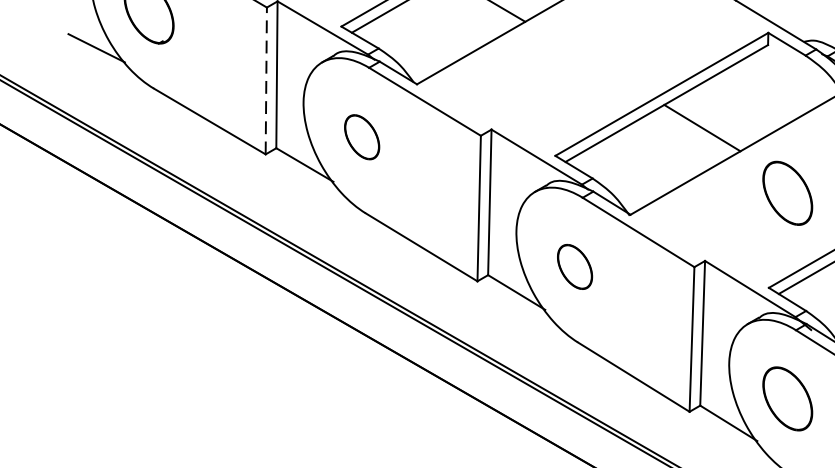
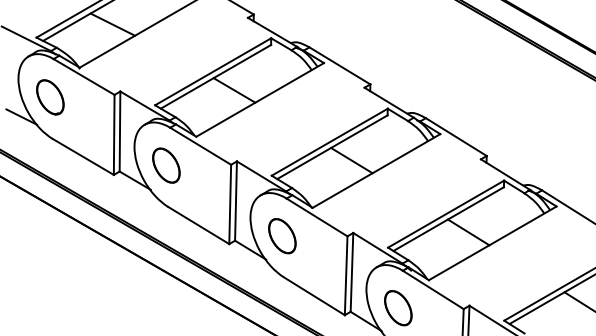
line: (266, 80) -> (114, 134), dashed -> solid
part: (362, 137) -> (166, 165), size x1.43
part: (788, 193) -> (398, 196), removed
part: (575, 267) -> (282, 236), size x1.43

